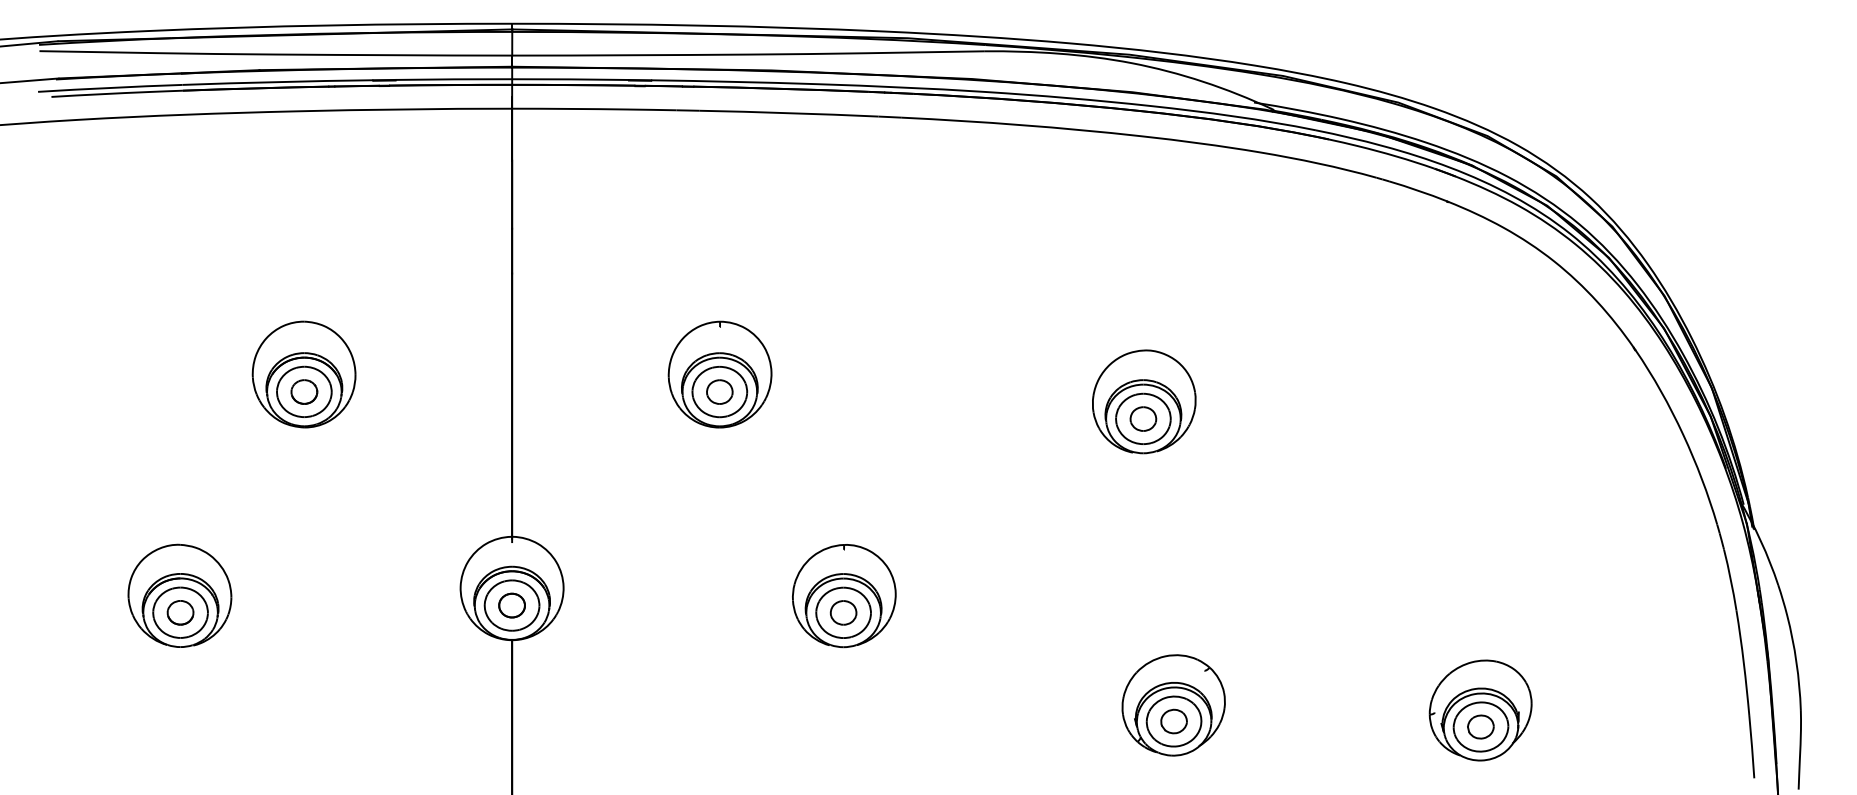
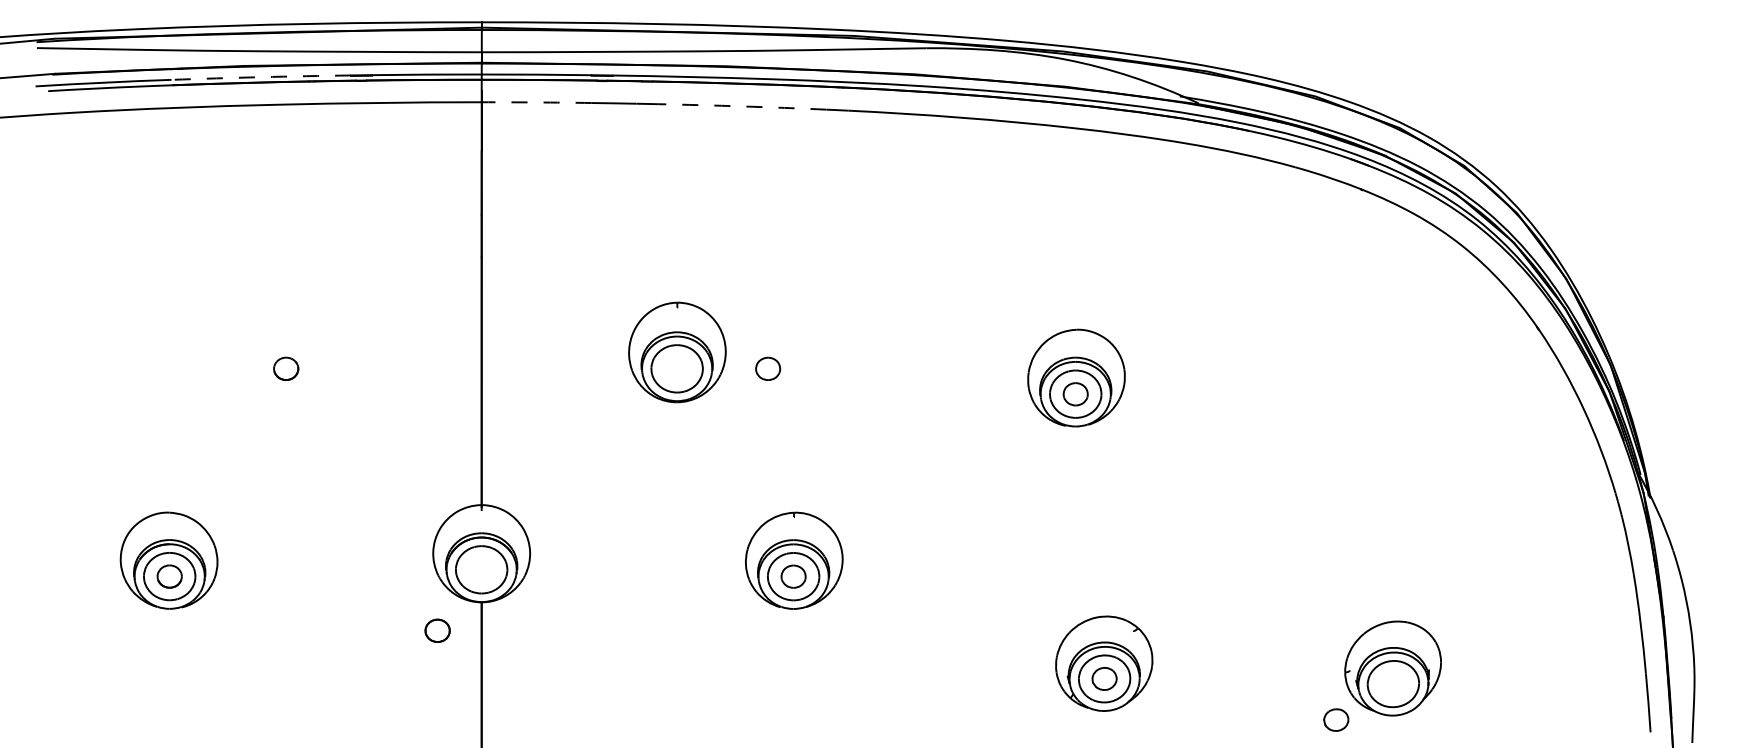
arc: (278, 82) -> (261, 77), solid -> dashed
arc: (570, 108) -> (536, 102), solid -> dashed
arc: (789, 113) -> (742, 106), solid -> dashed
part: (303, 374) -> (285, 352), removed
part: (720, 391) -> (768, 368), moved
part: (511, 605) -> (437, 630), moved
part: (1481, 726) -> (1336, 719), moved

